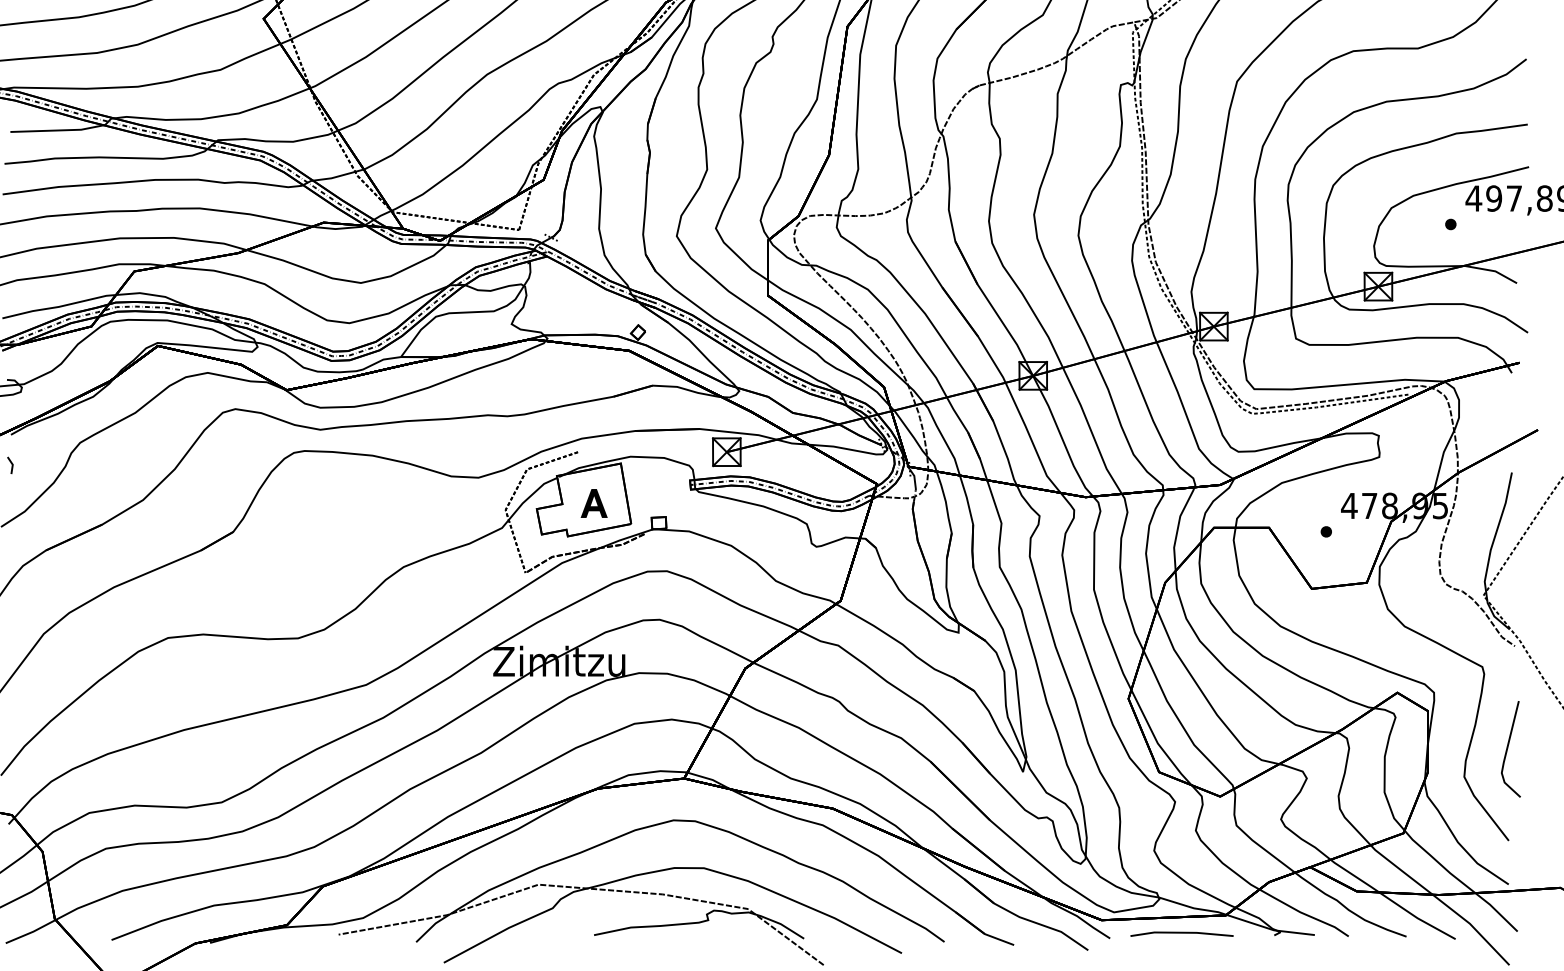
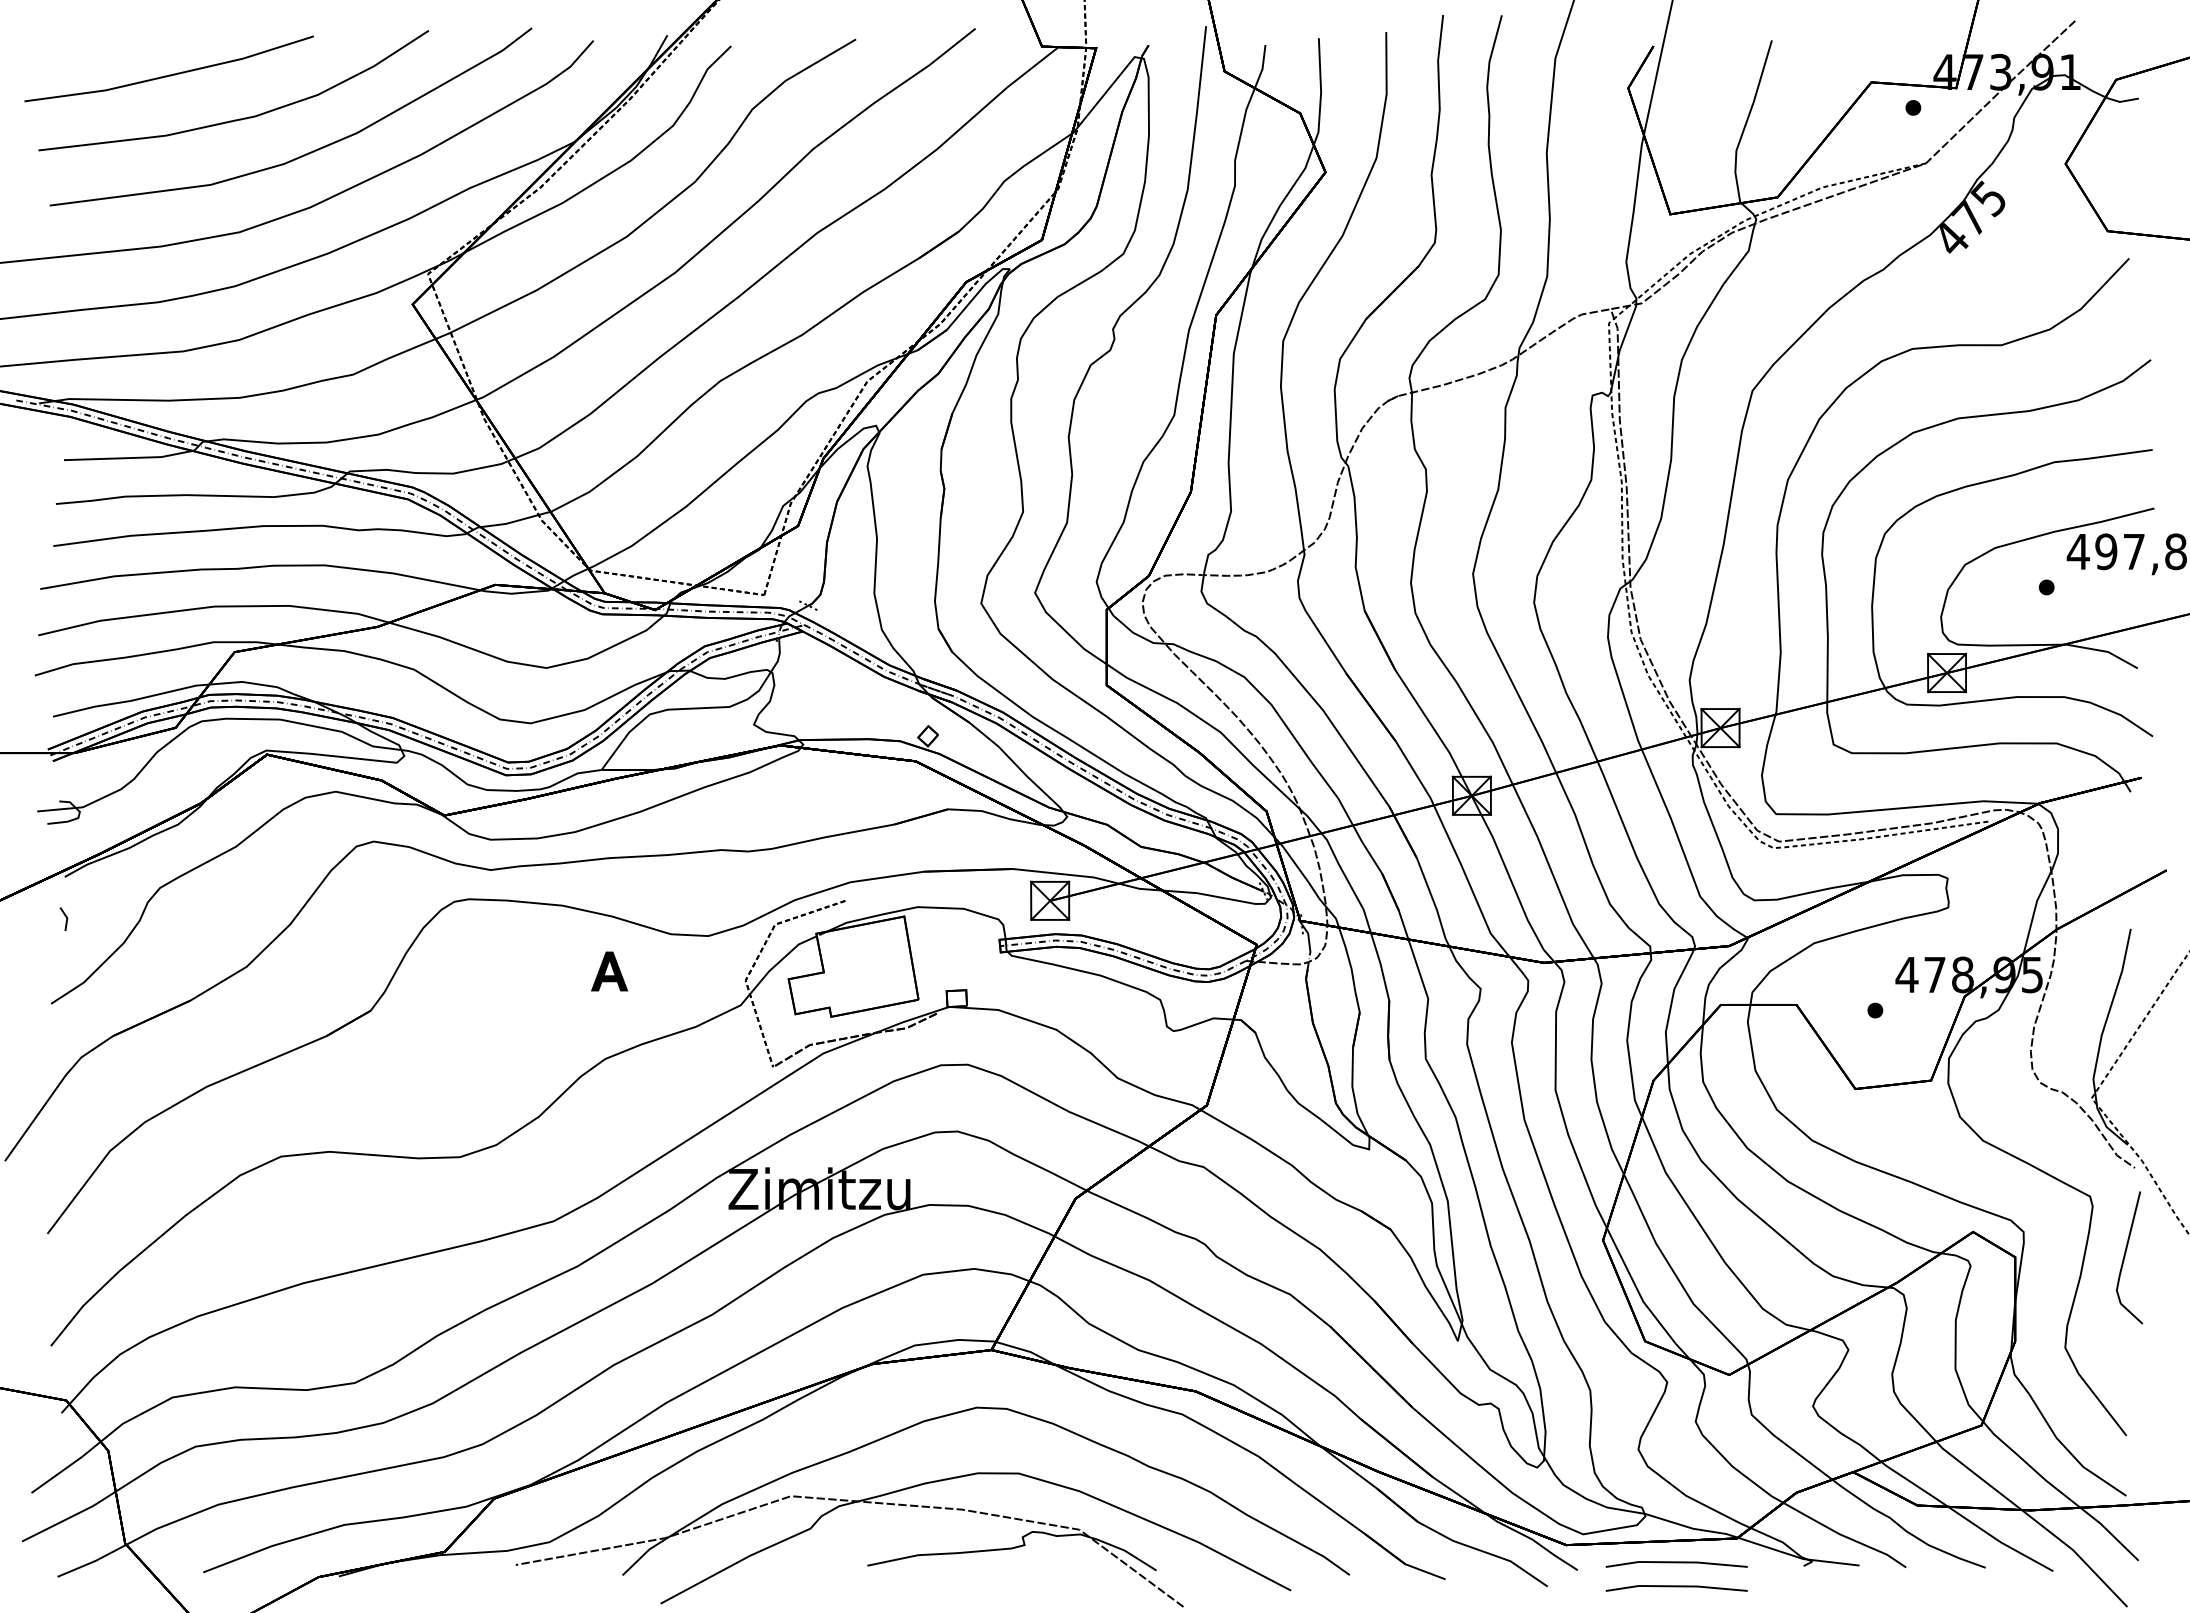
part: (594, 503) -> (609, 971), moved
line: (1508, 749) -> (2125, 1257), moved
line: (1181, 951) -> (1676, 1587), added

